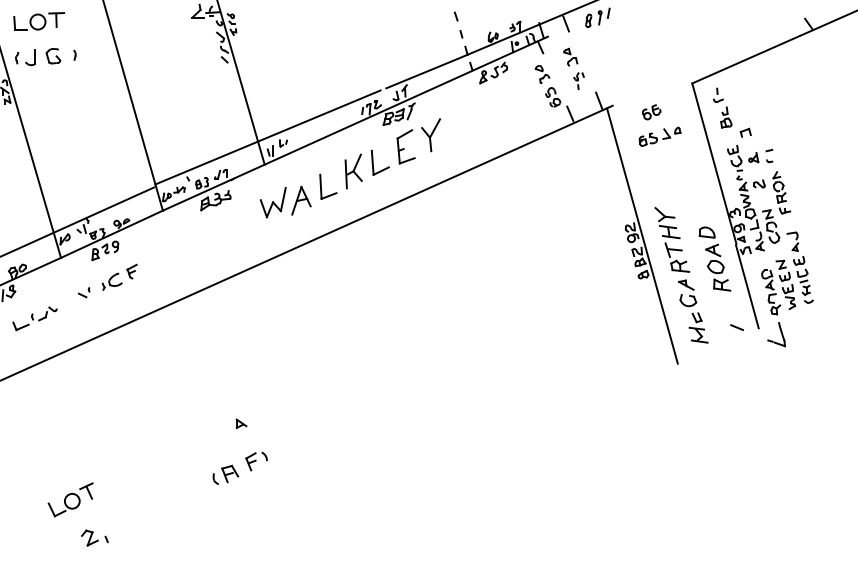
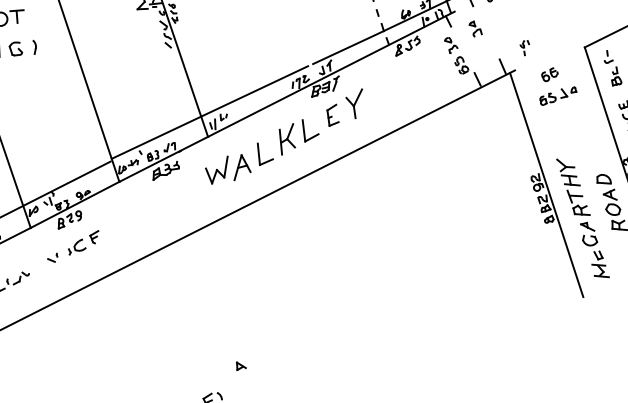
part: (74, 54) -> (34, 46), size x1.6
part: (578, 81) -> (524, 48), moved
part: (405, 146) -> (332, 115), size x0.7
part: (241, 423) -> (241, 365), moved

